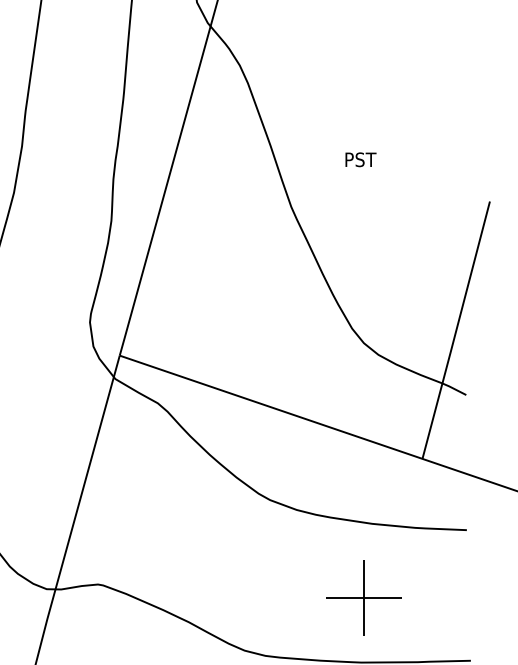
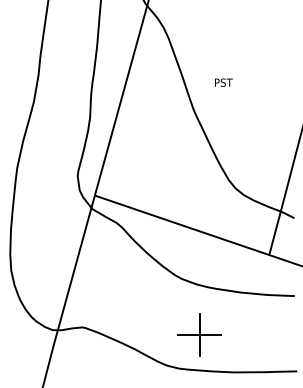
text: (360, 159) -> (223, 82), moved
part: (363, 596) -> (199, 334), moved

